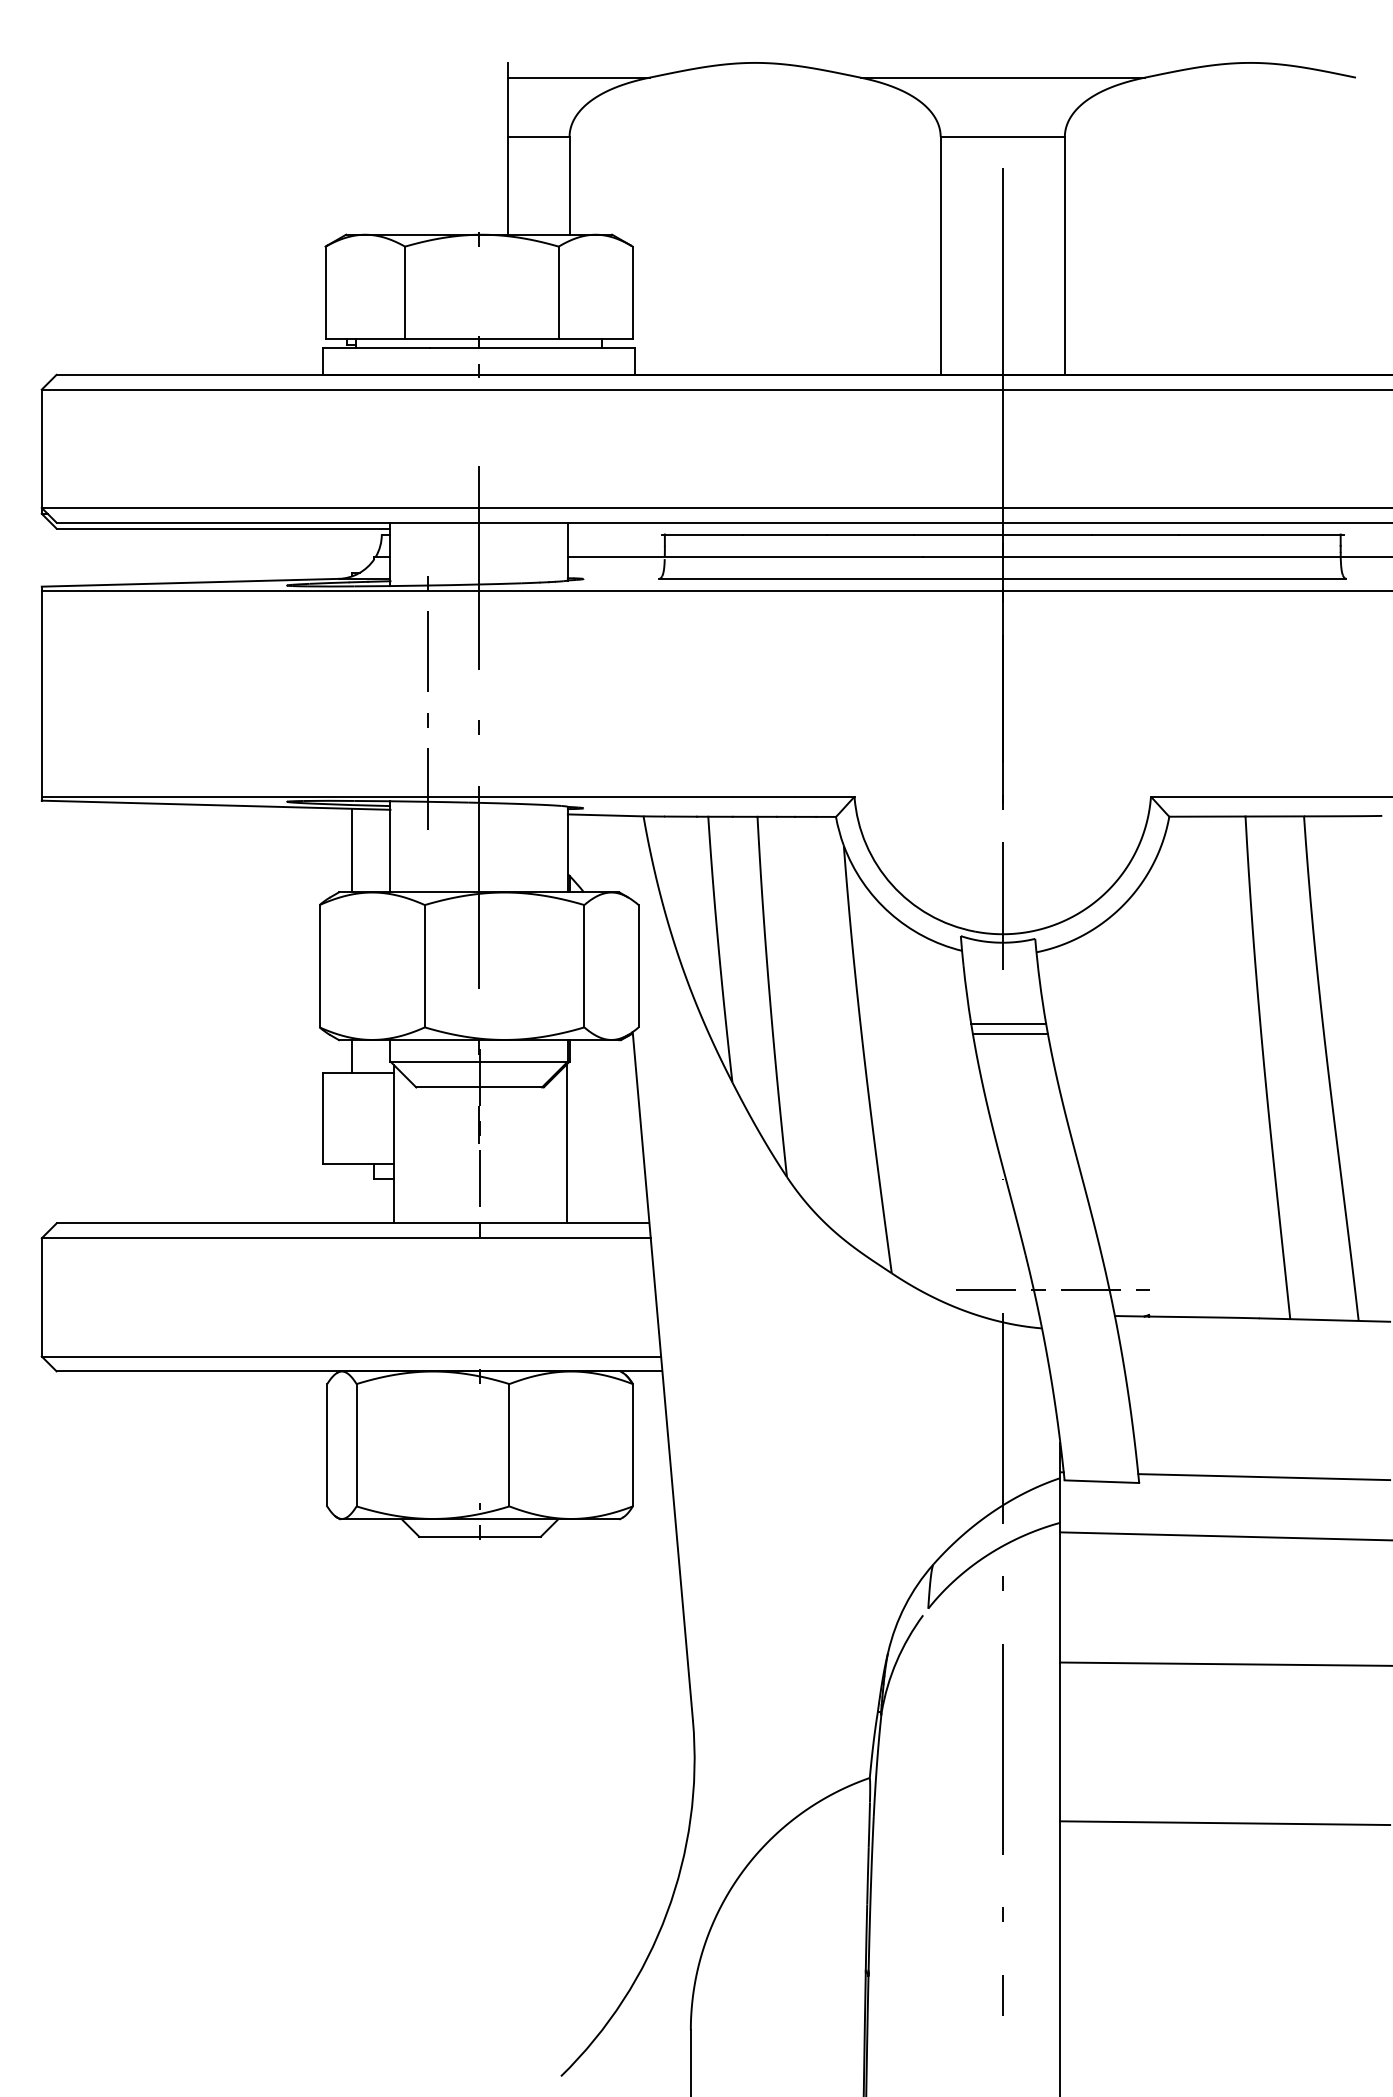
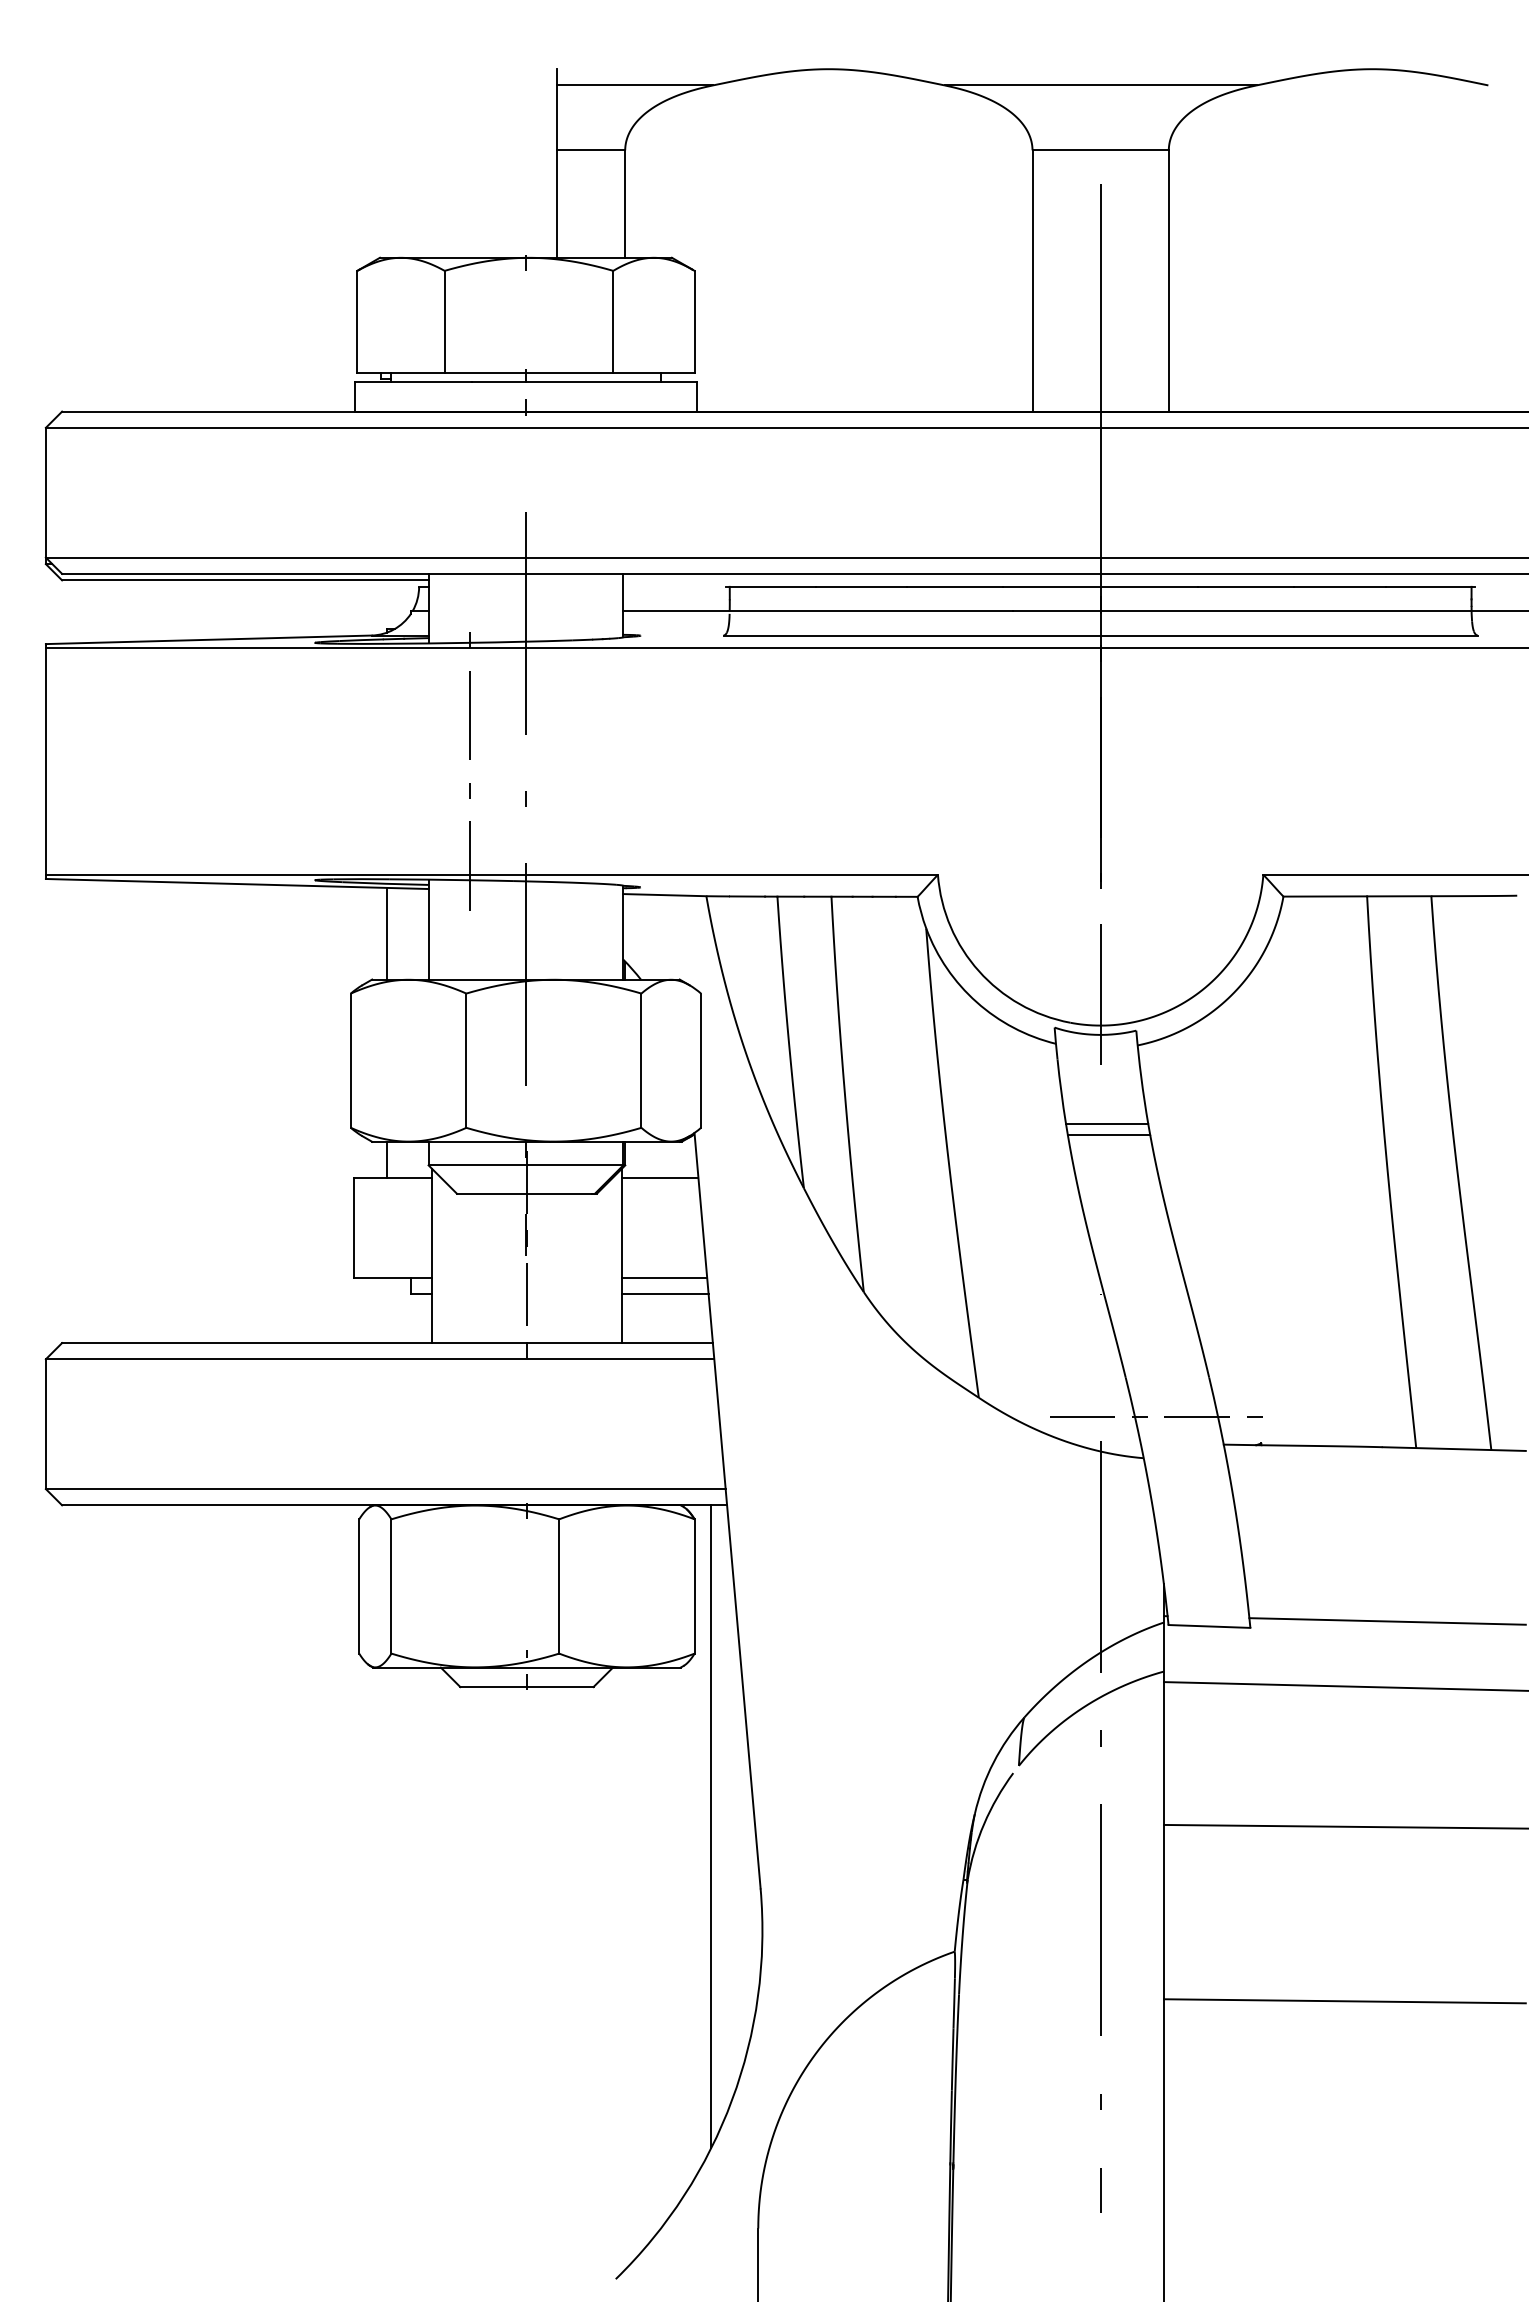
line: (601, 1072) -> (660, 1177), added
line: (605, 1164) -> (664, 1278), added
line: (605, 1179) -> (664, 1294), added
line: (647, 1664) -> (710, 1827), added

